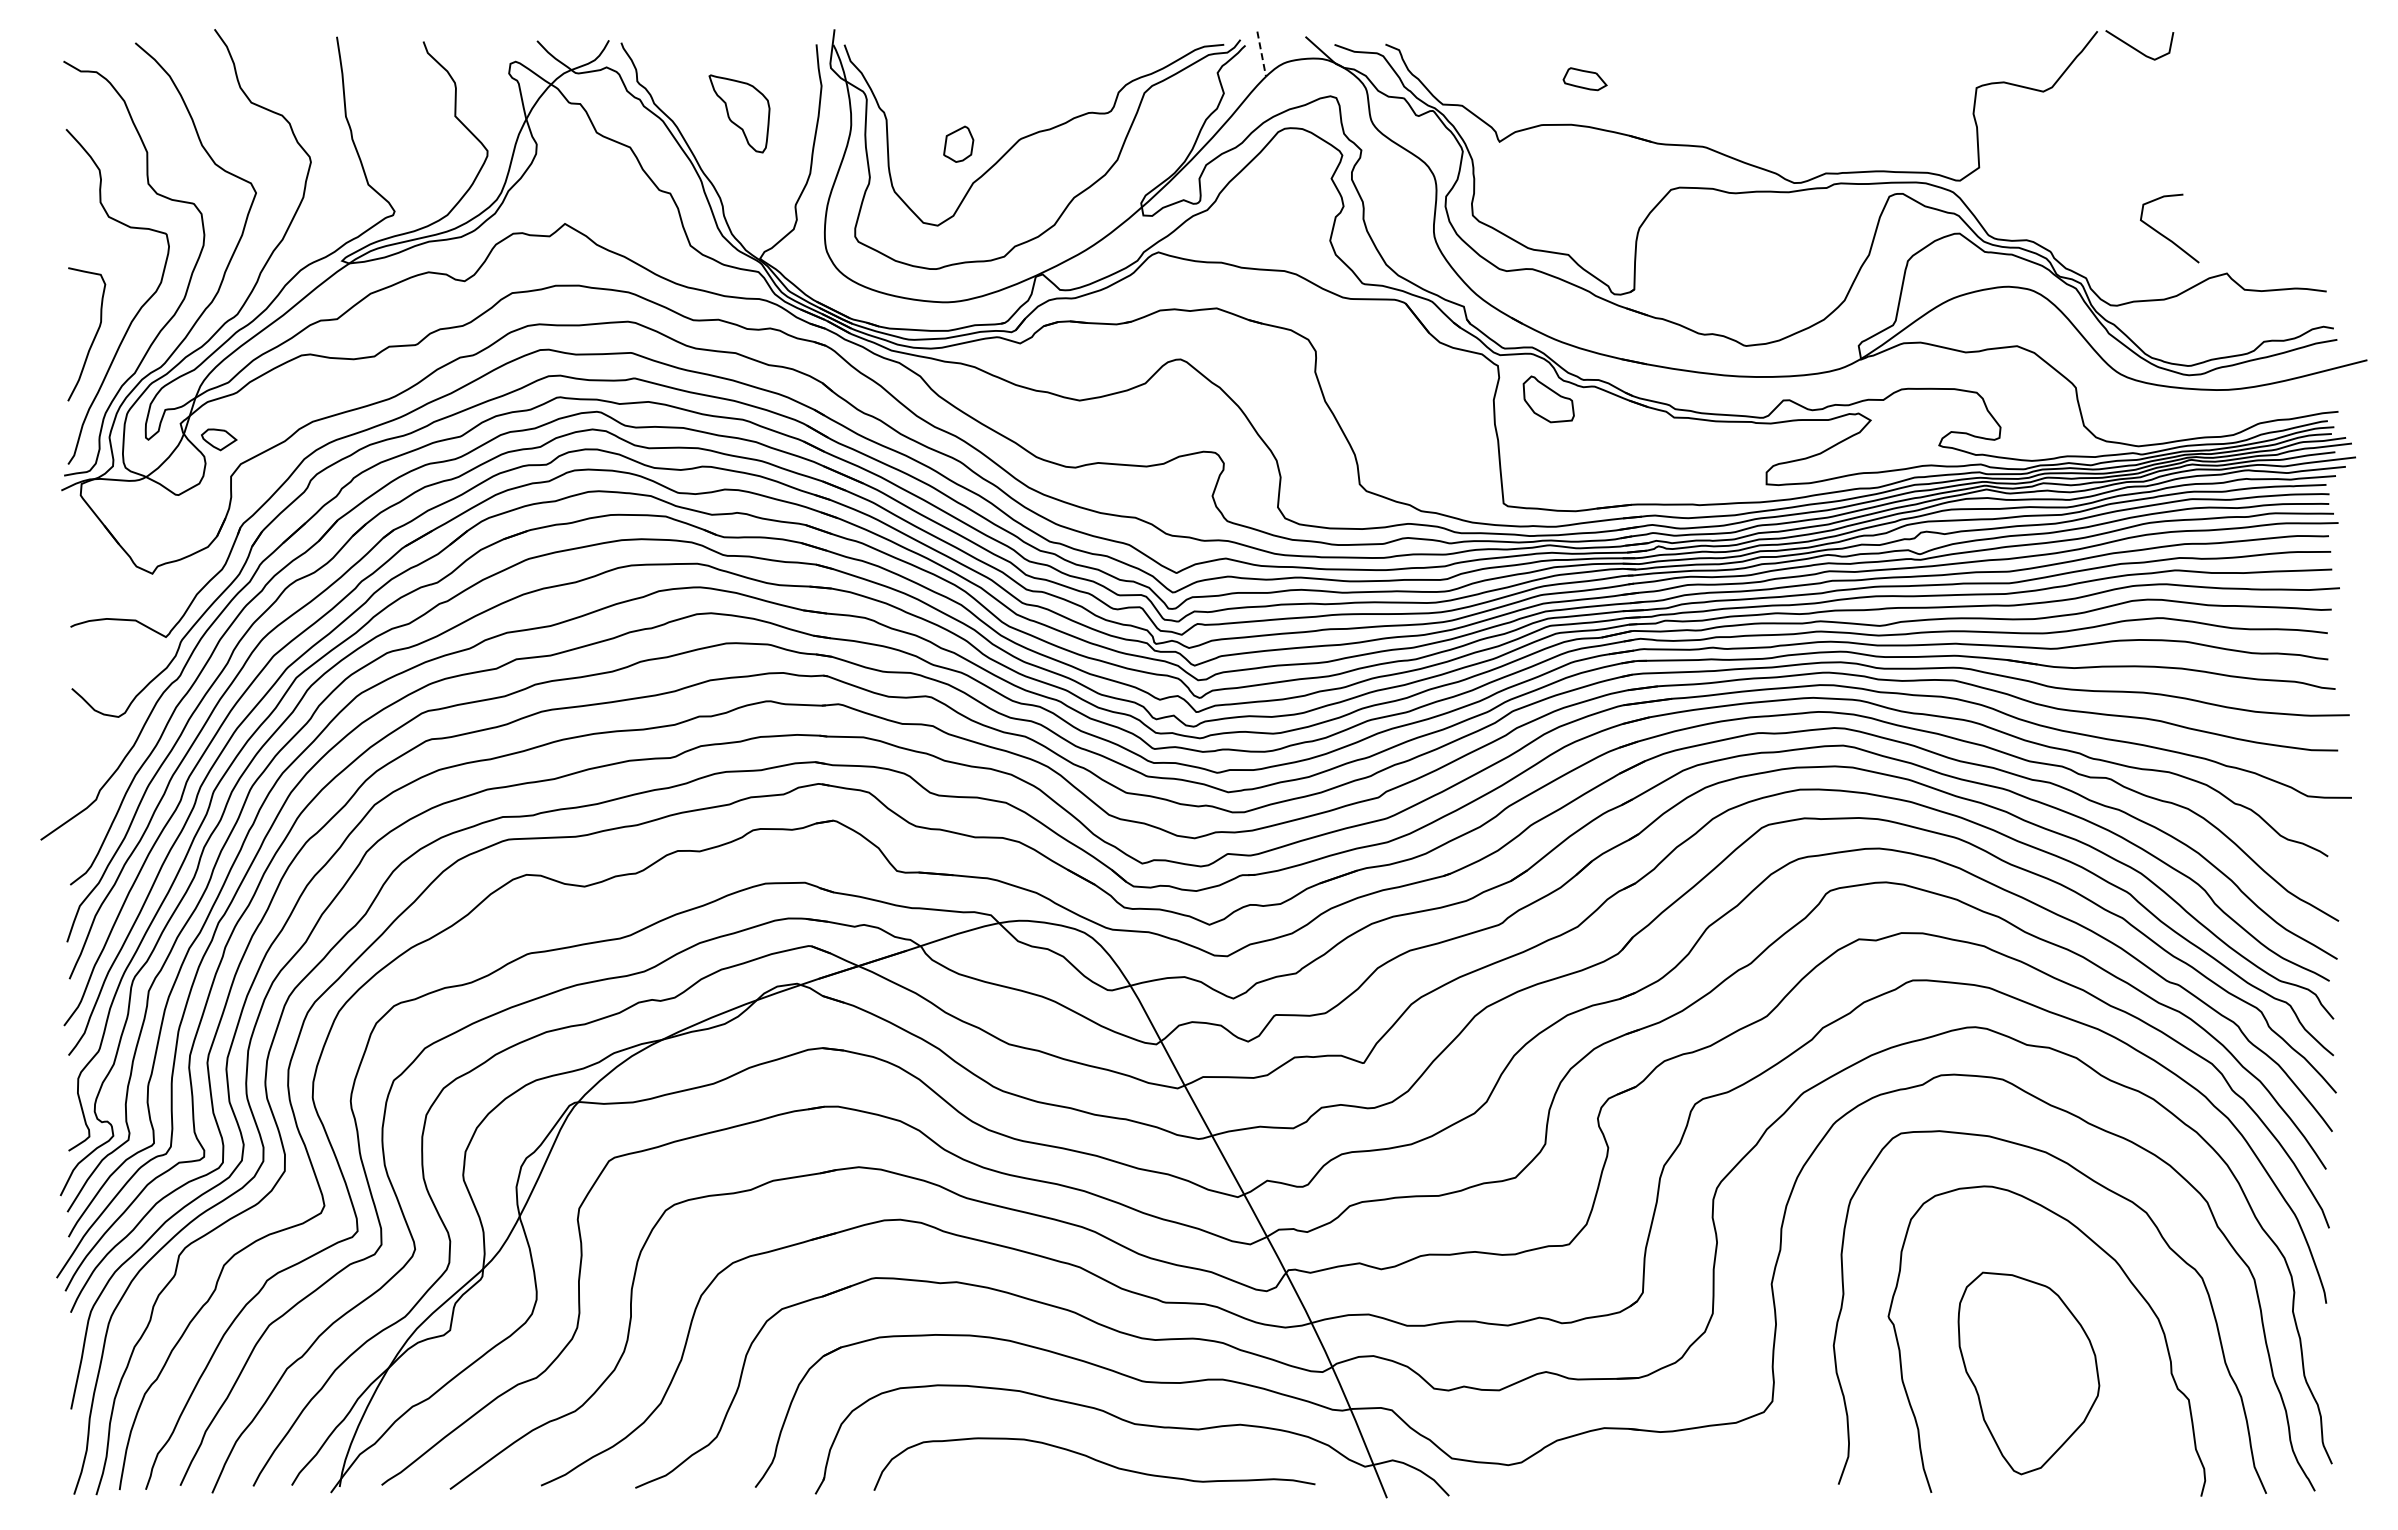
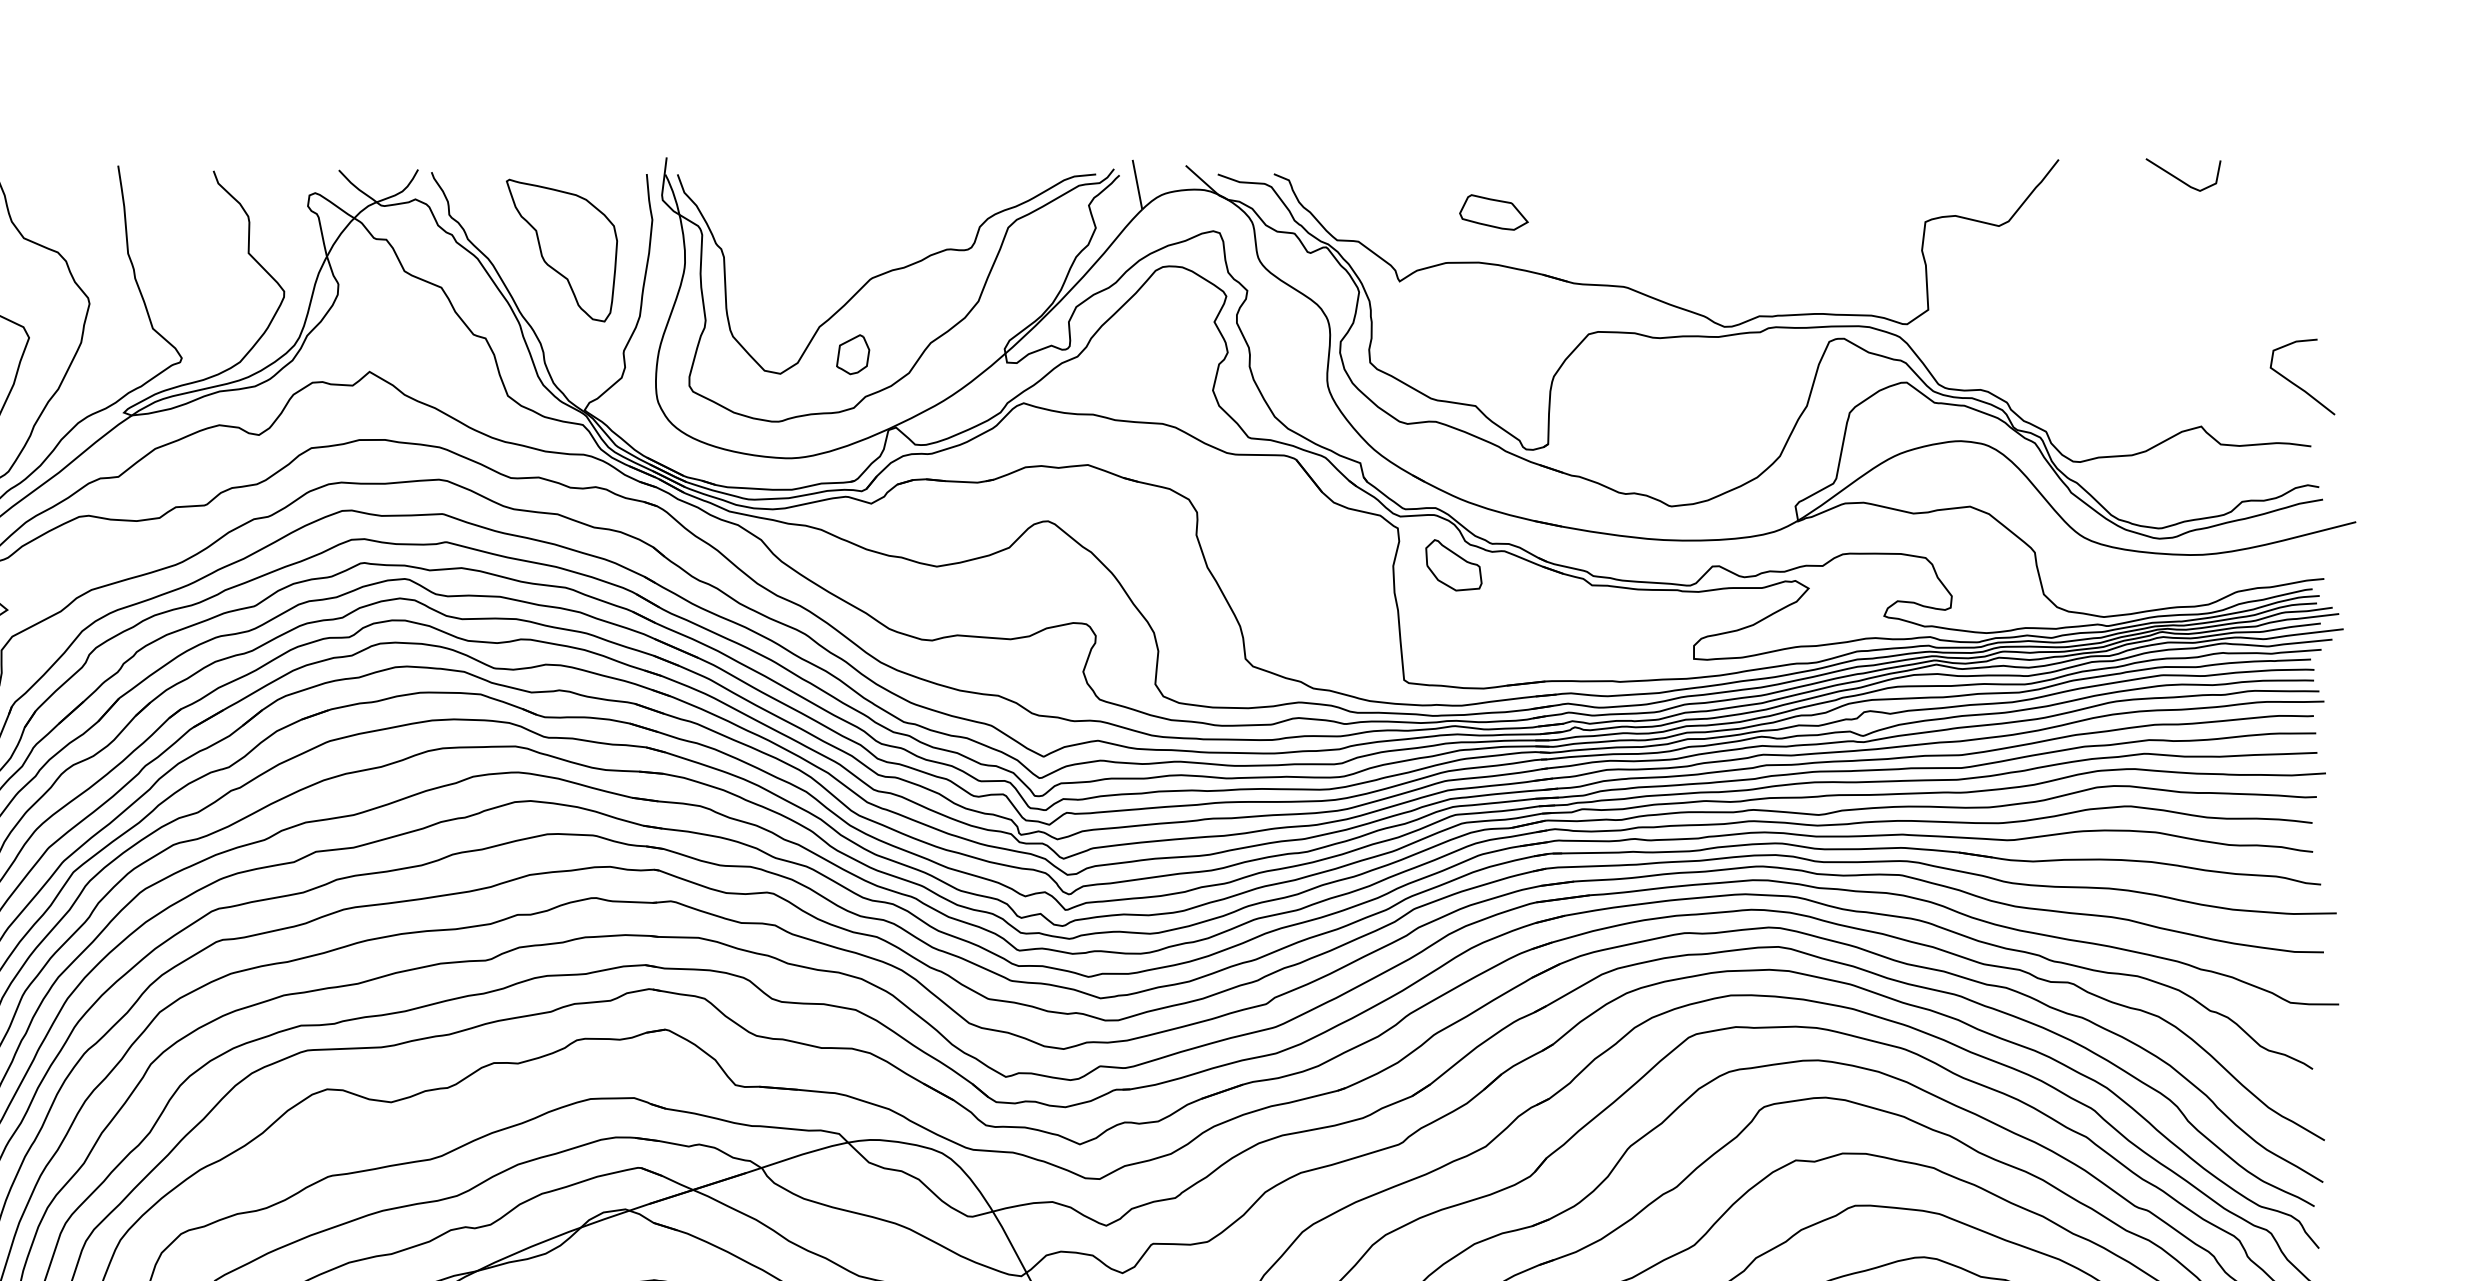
curve: (2136, 48) -> (2179, 178), moved
line: (1261, 54) -> (1137, 185), dashed -> solid
part: (1584, 78) -> (1493, 211), size x1.43
part: (739, 113) -> (561, 250), size x1.67
part: (958, 143) -> (852, 353), moved
curve: (2163, 234) -> (2295, 383), moved

